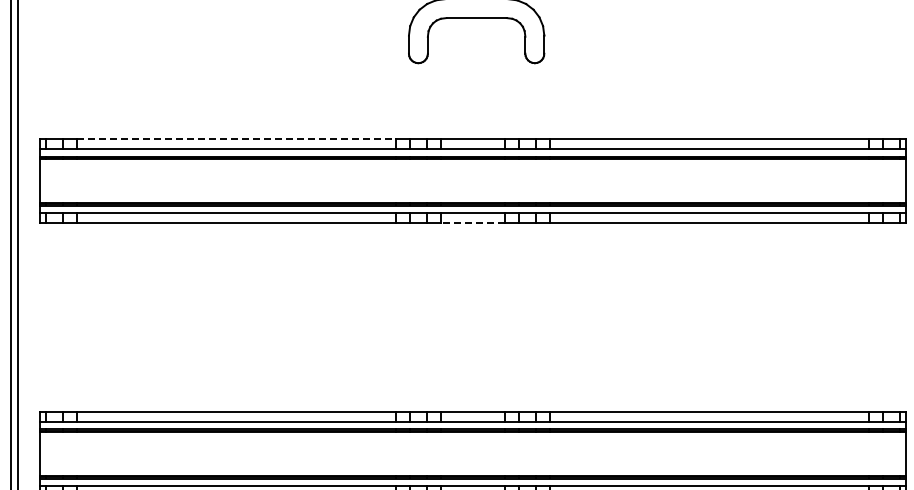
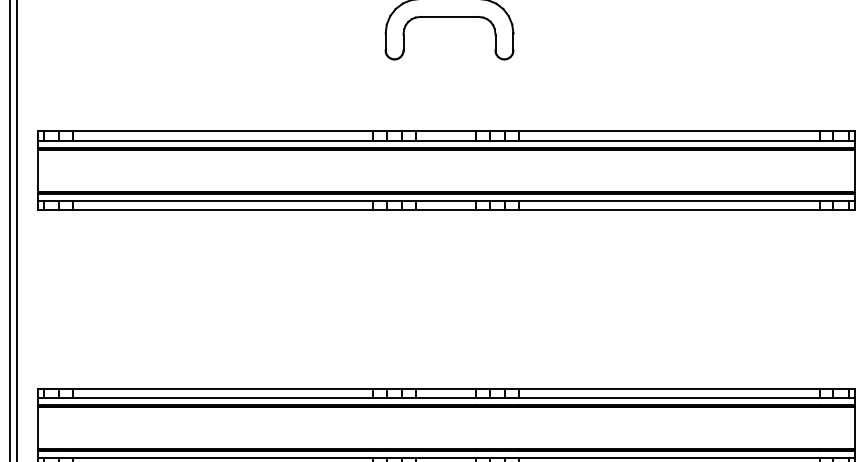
line: (236, 139) -> (222, 131), dashed -> solid
line: (473, 222) -> (446, 209), dashed -> solid

